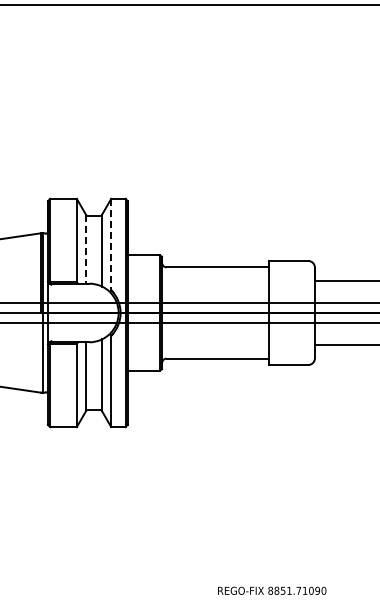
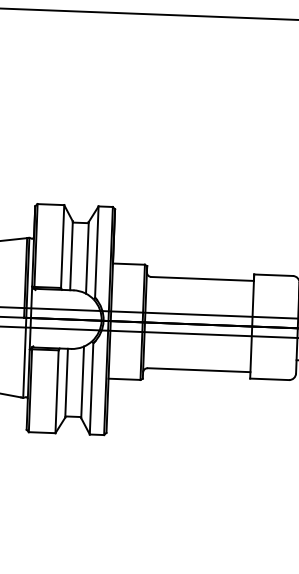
line: (111, 244) -> (97, 252), dashed -> solid
line: (86, 249) -> (71, 256), dashed -> solid

